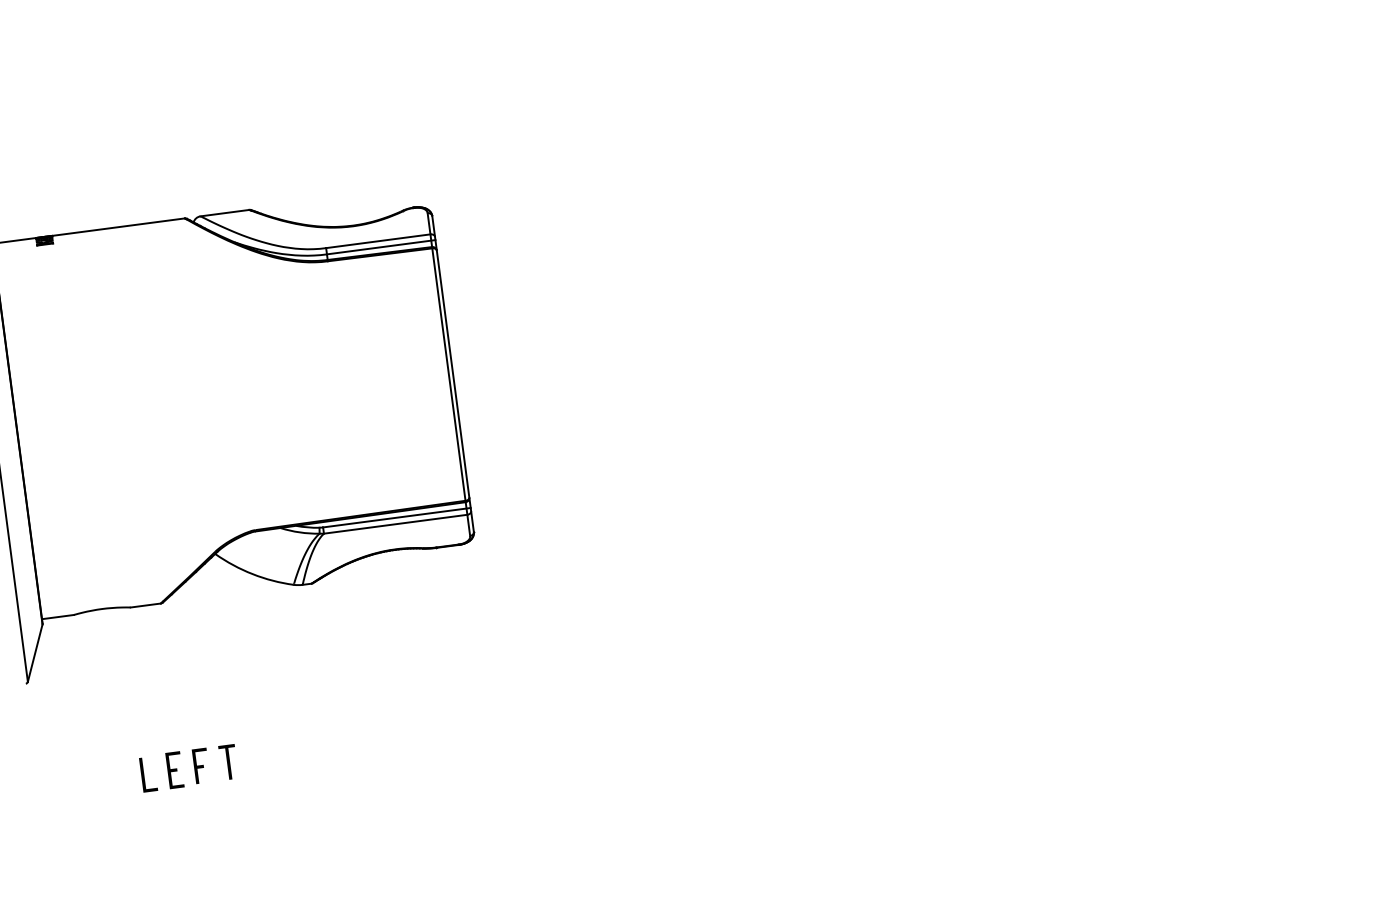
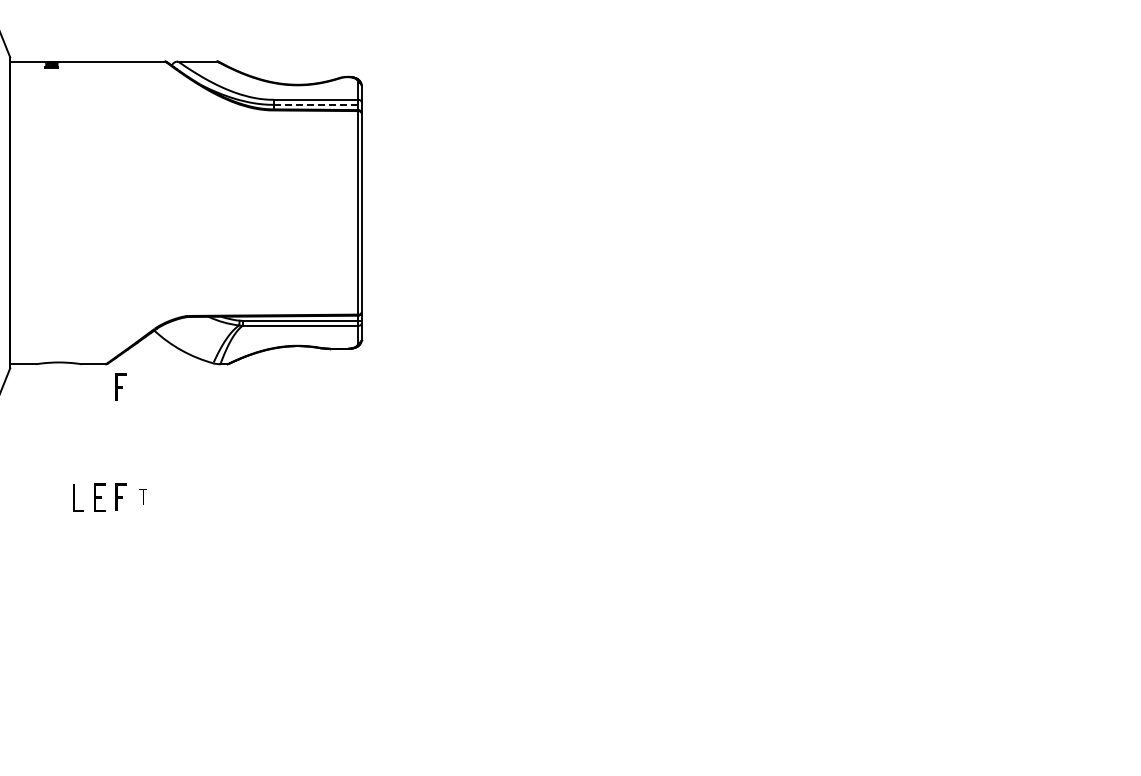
line: (380, 246) -> (317, 104), solid -> dashed
part: (182, 628) -> (120, 386), added
part: (228, 761) -> (143, 496), size x0.6

